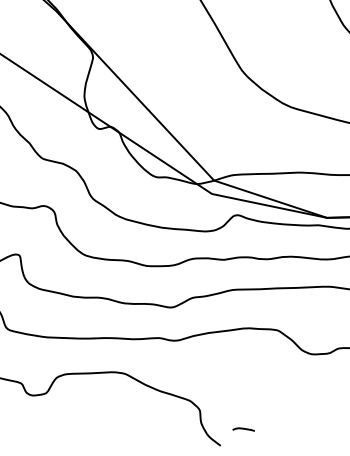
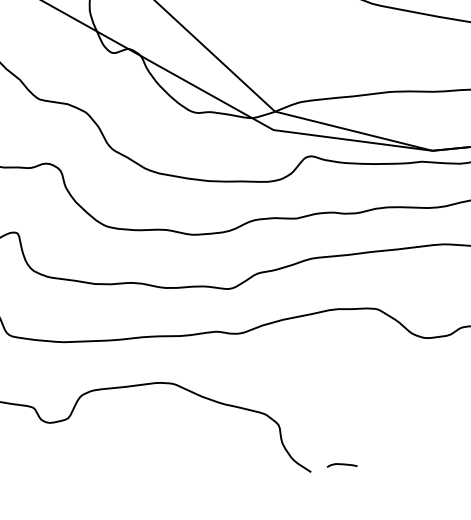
curve: (243, 429) -> (341, 465), moved

